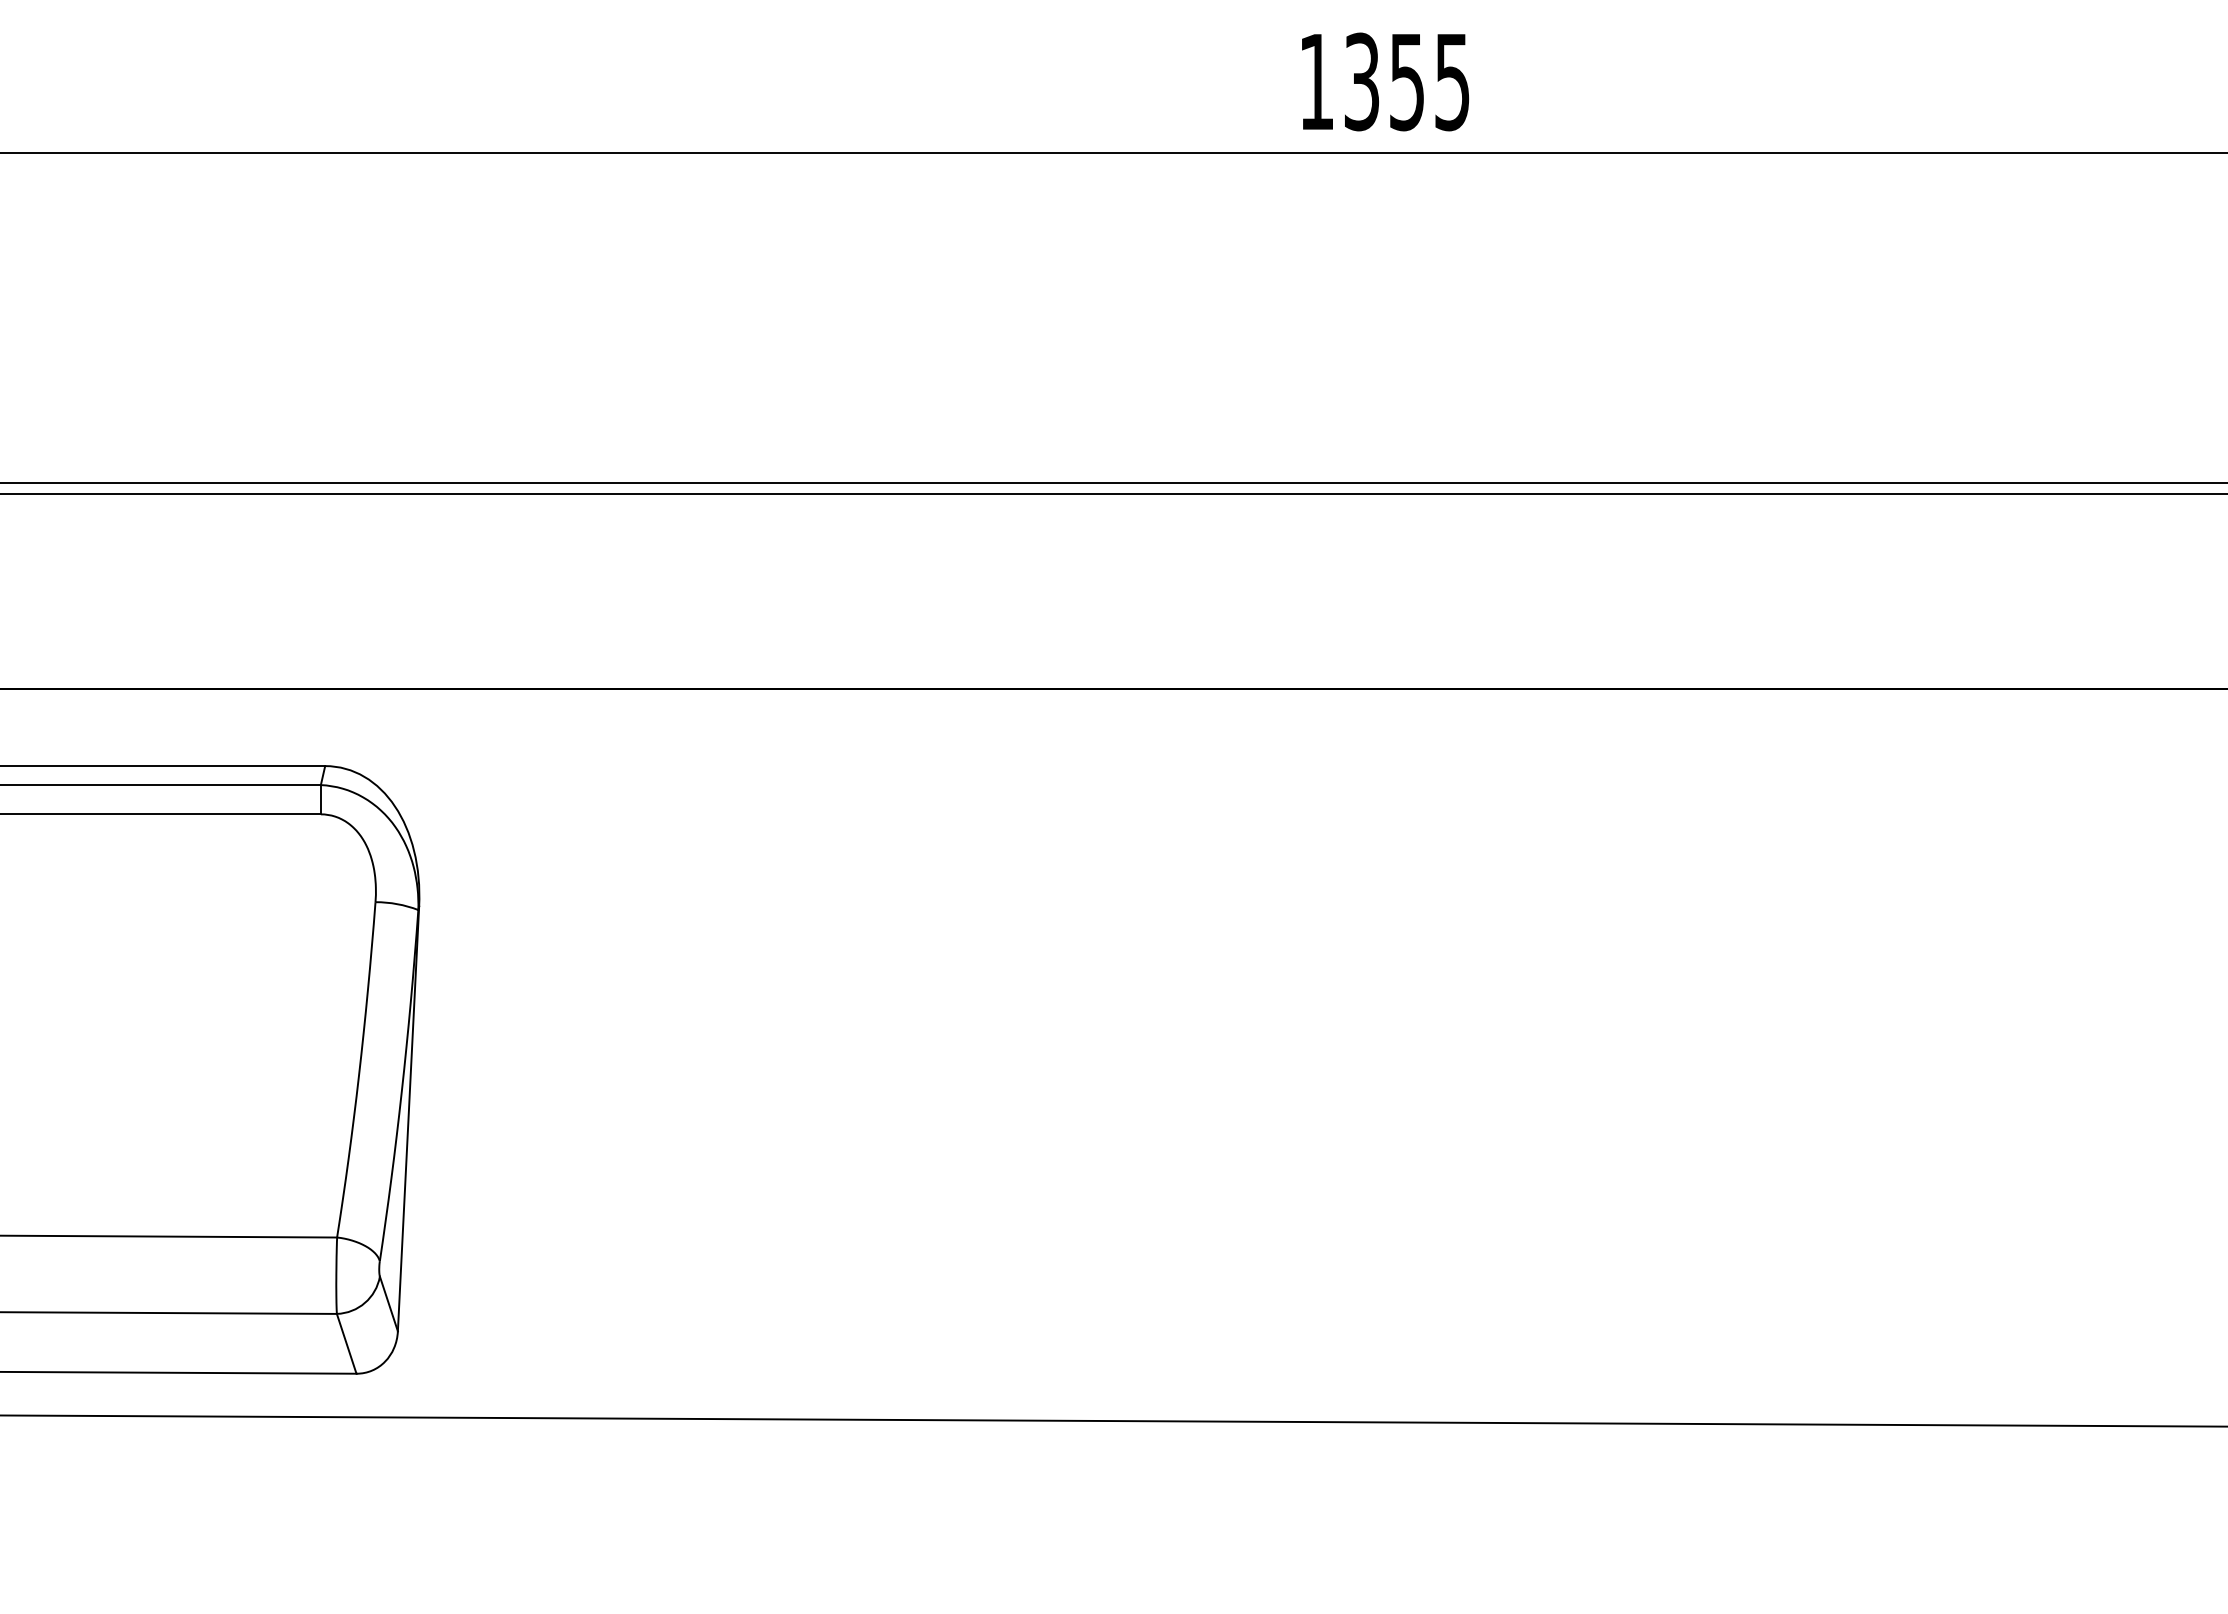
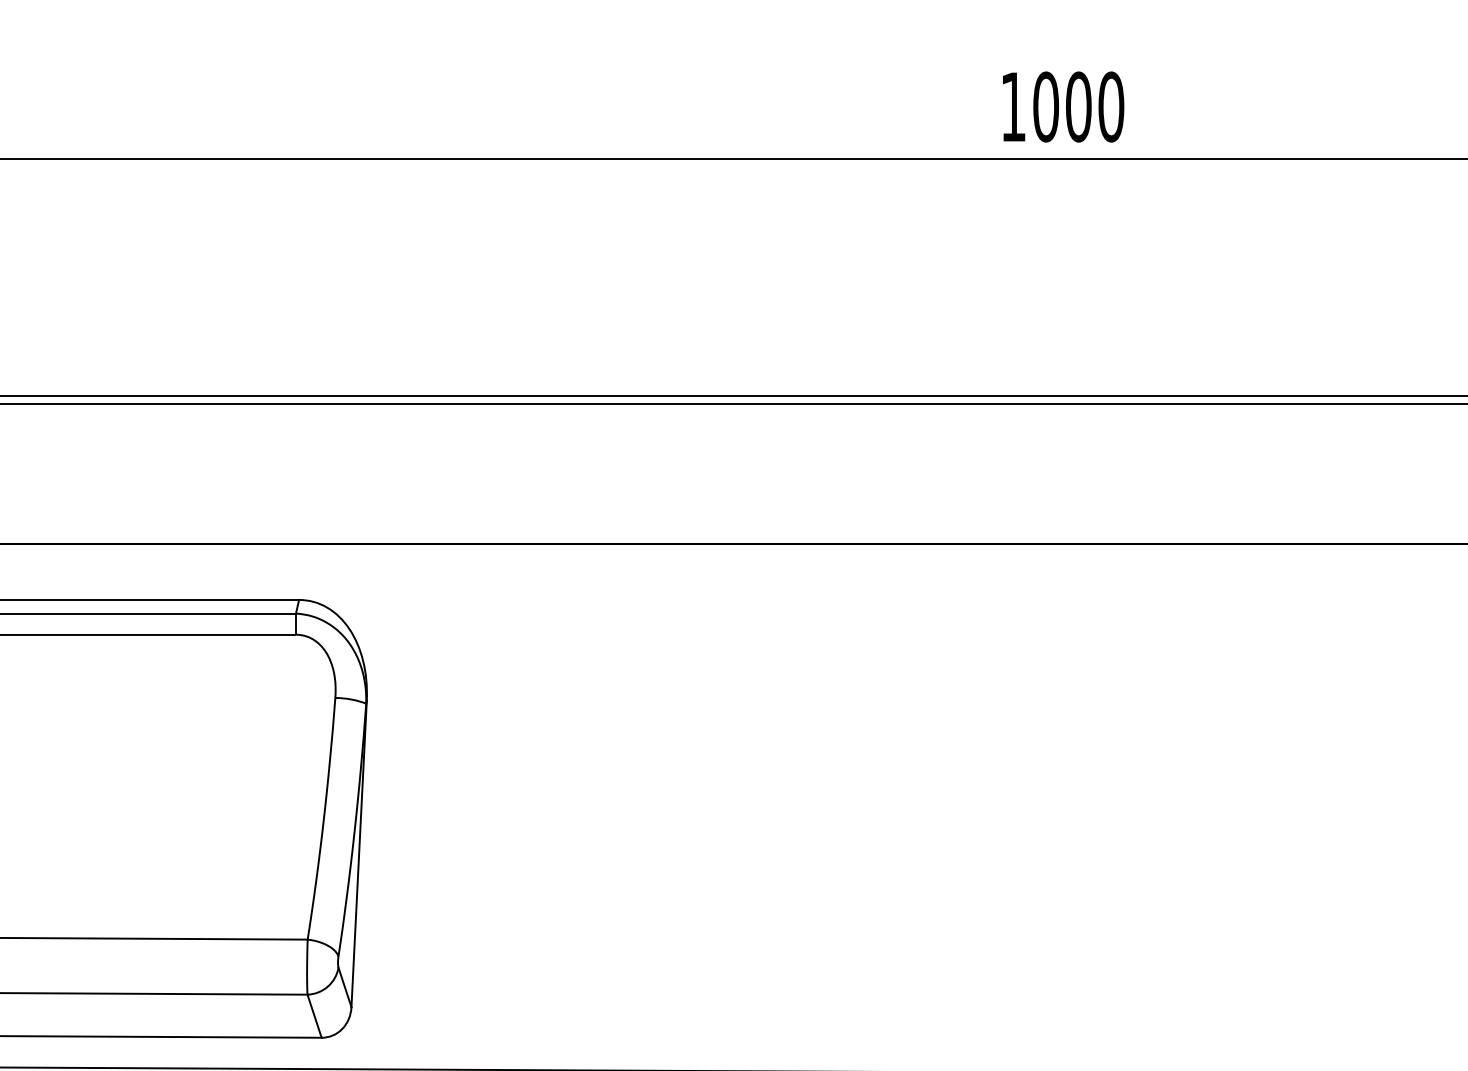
text: (1407, 81) -> (1078, 106), 1355 -> 1000

